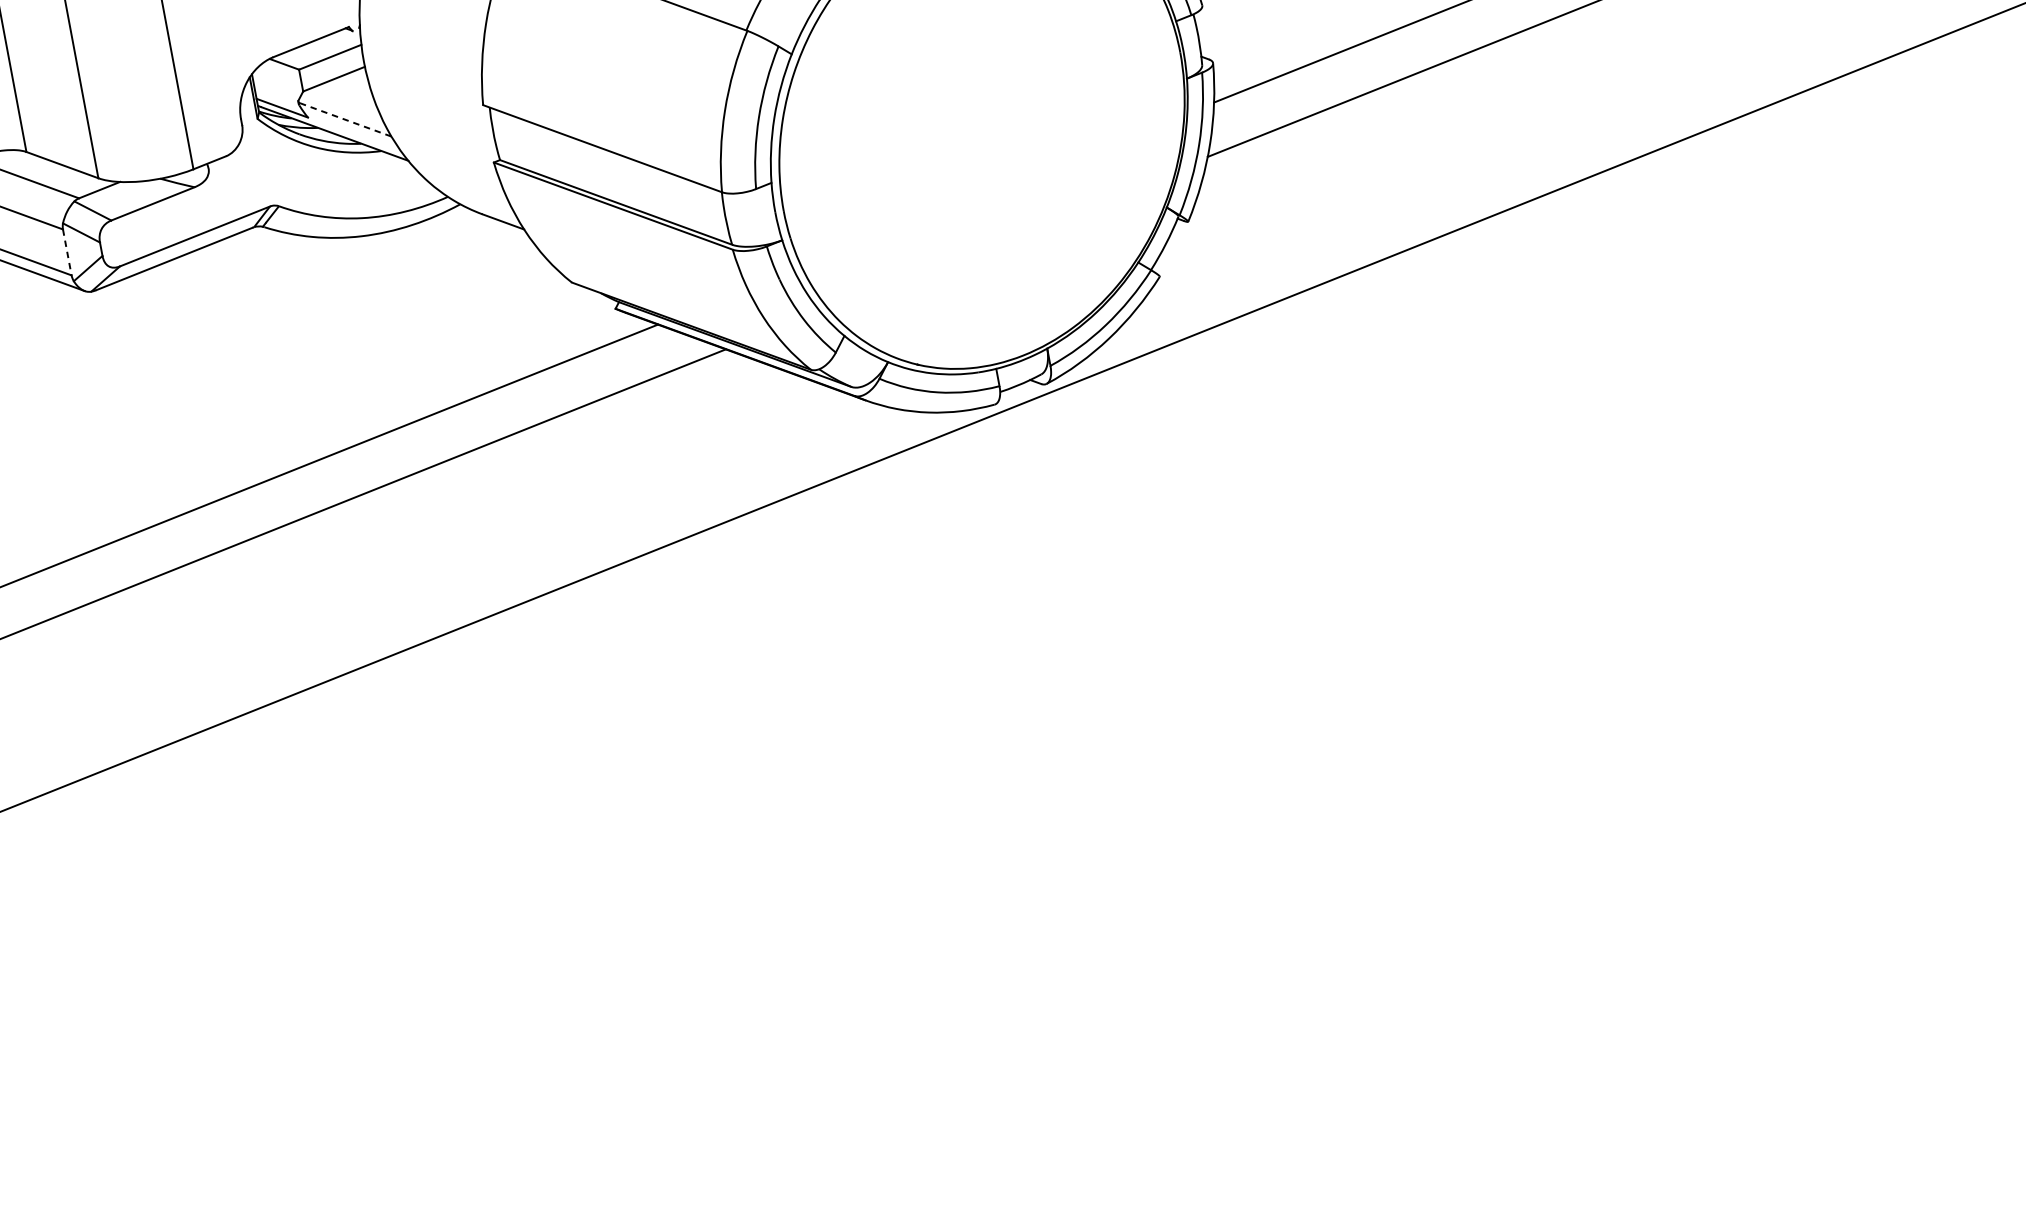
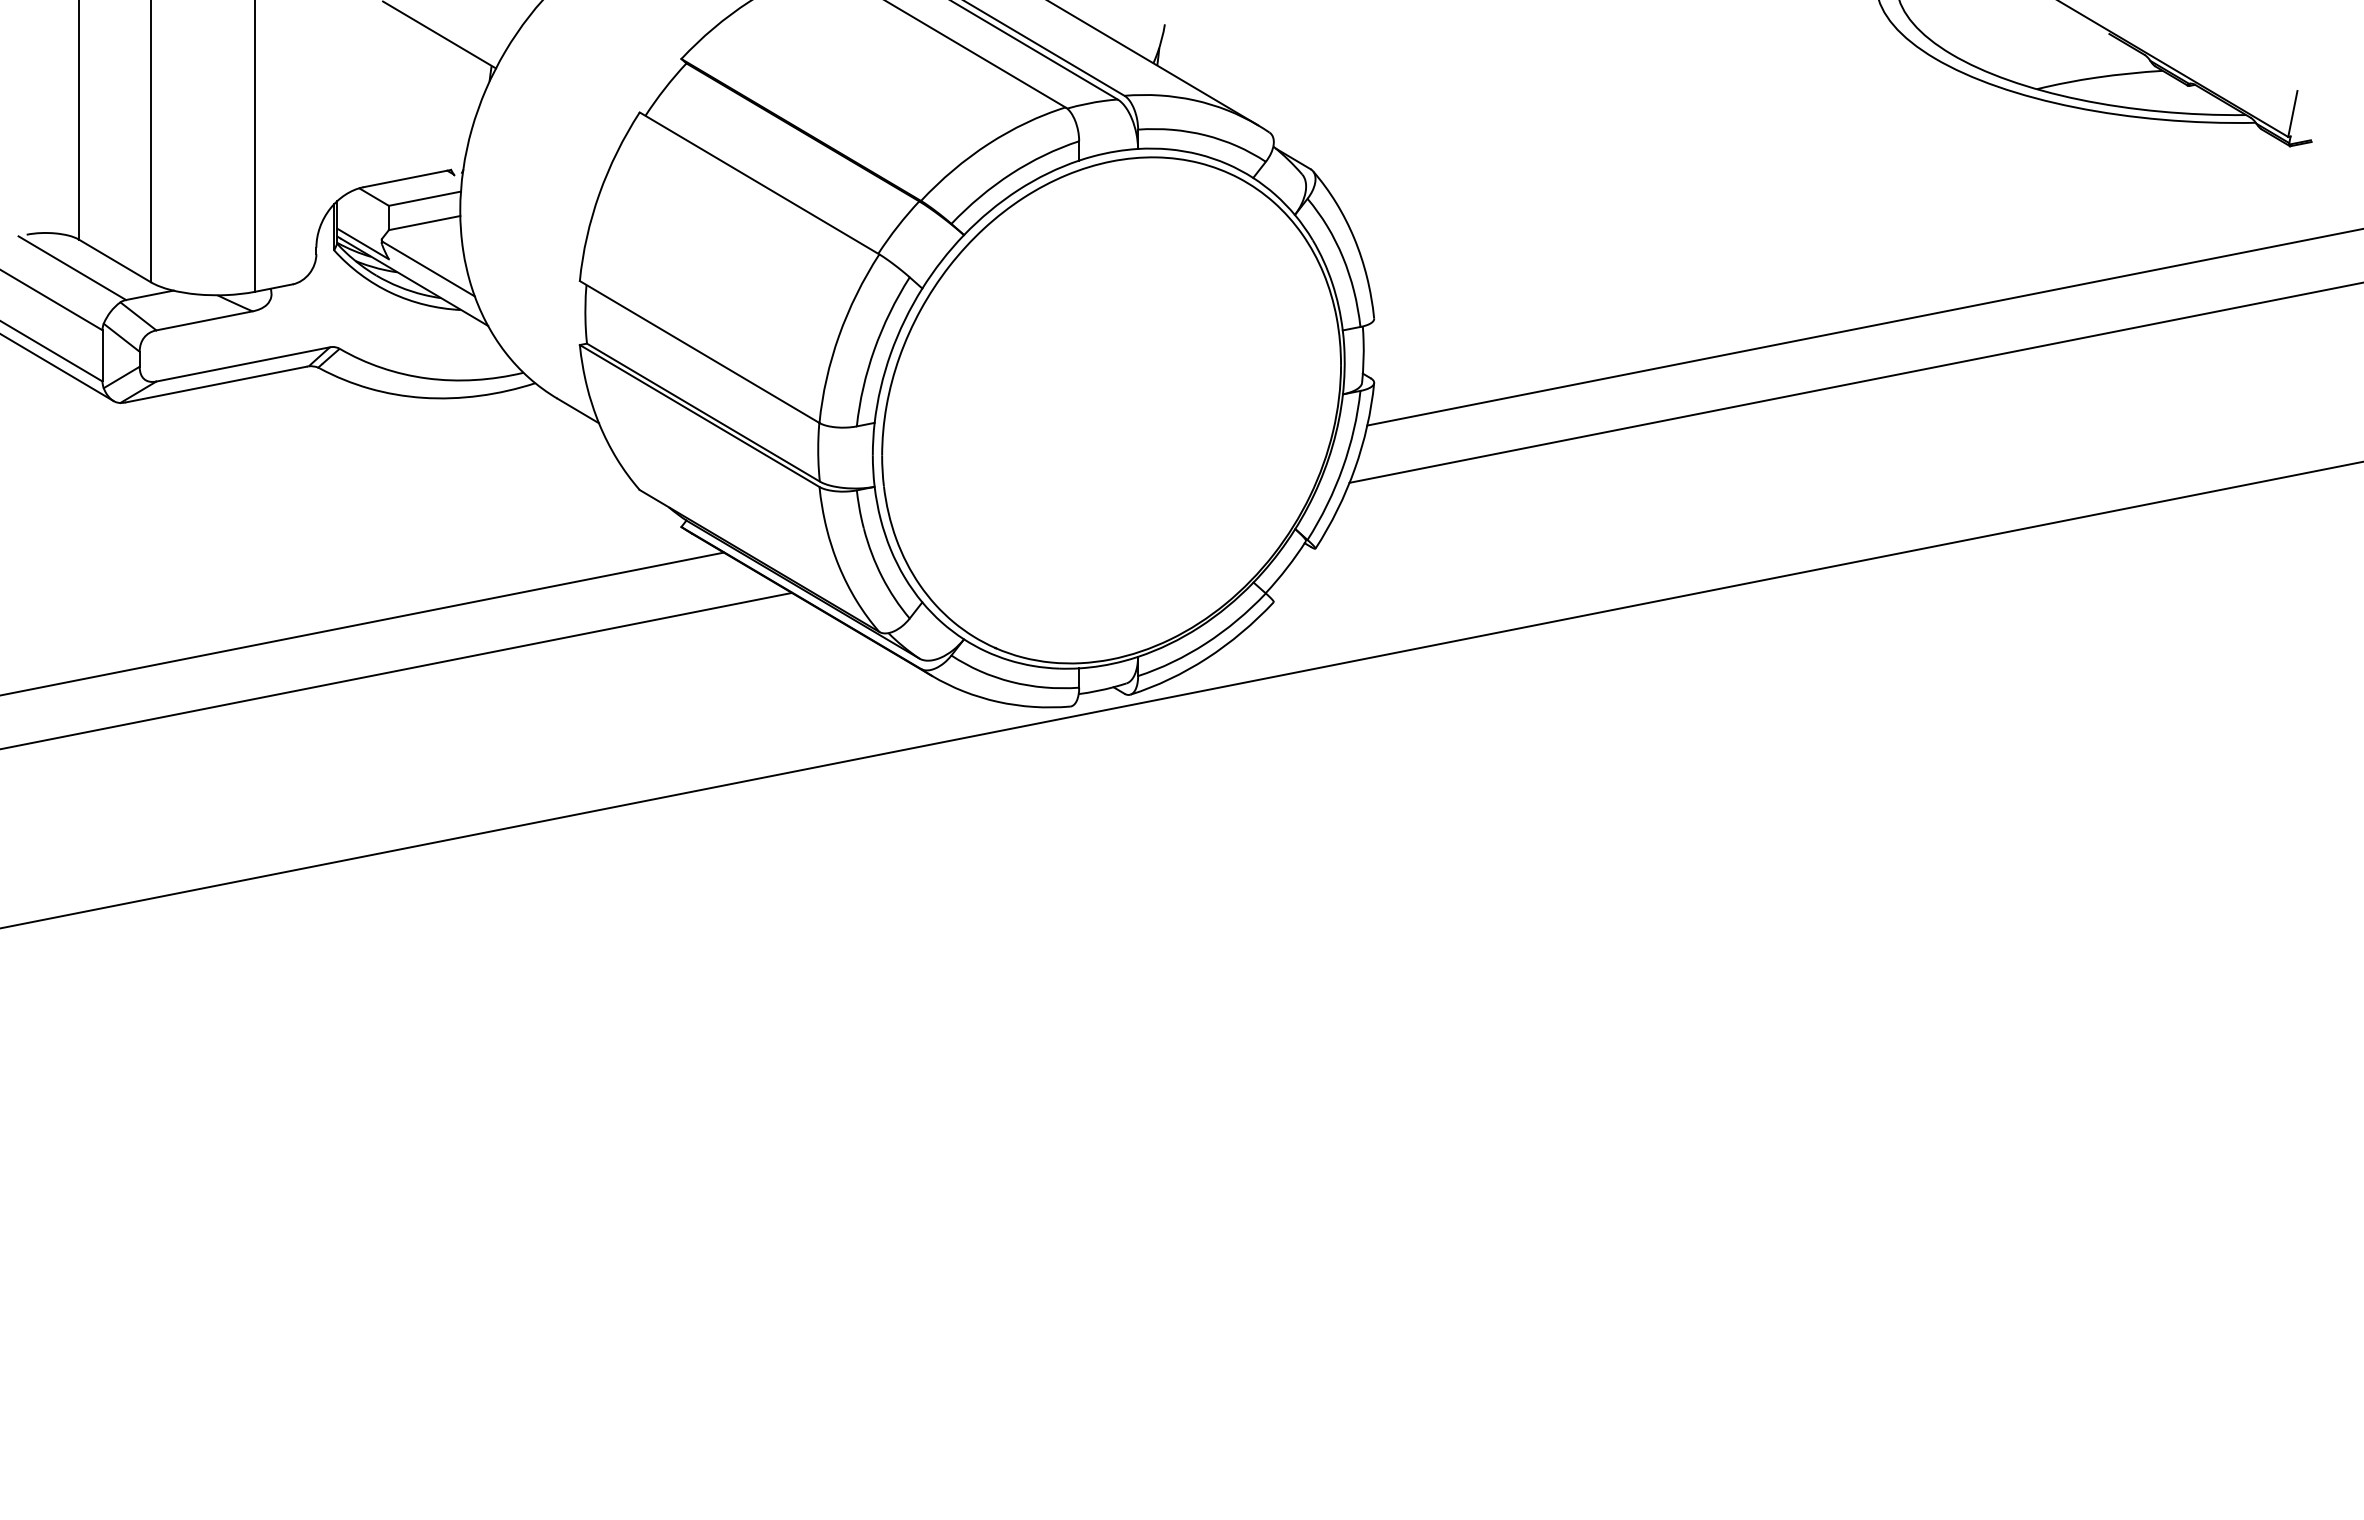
line: (346, 120) -> (429, 269), dashed -> solid
line: (67, 252) -> (102, 355), dashed -> solid

